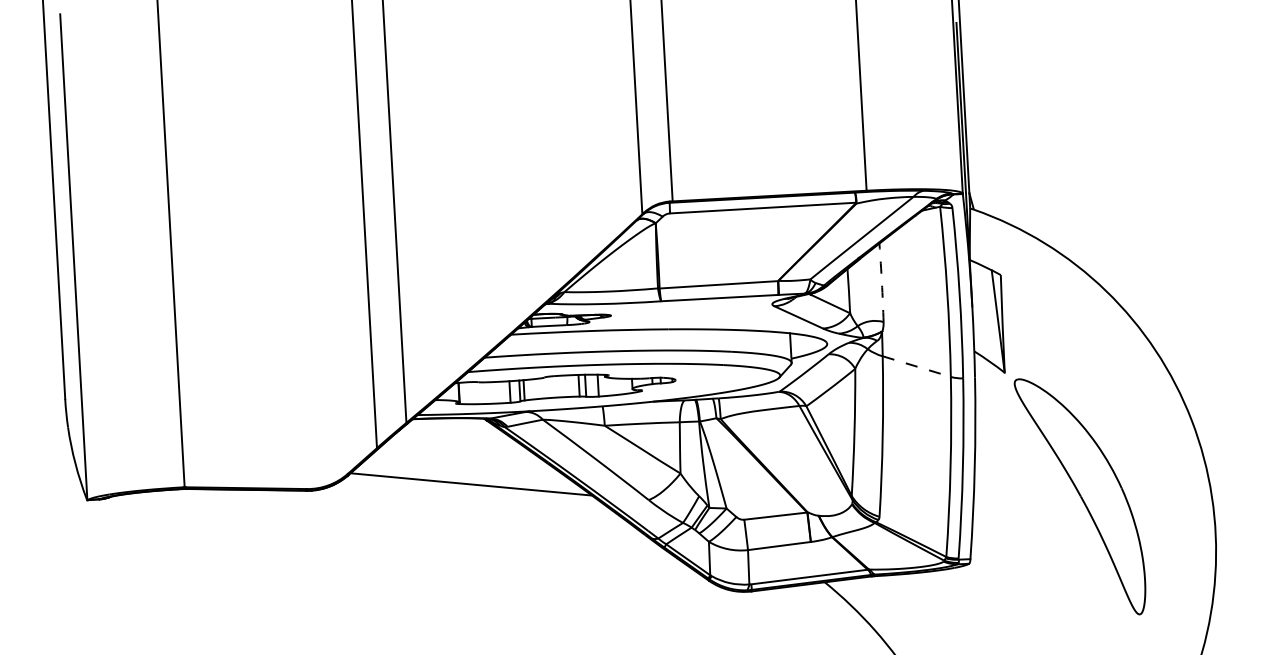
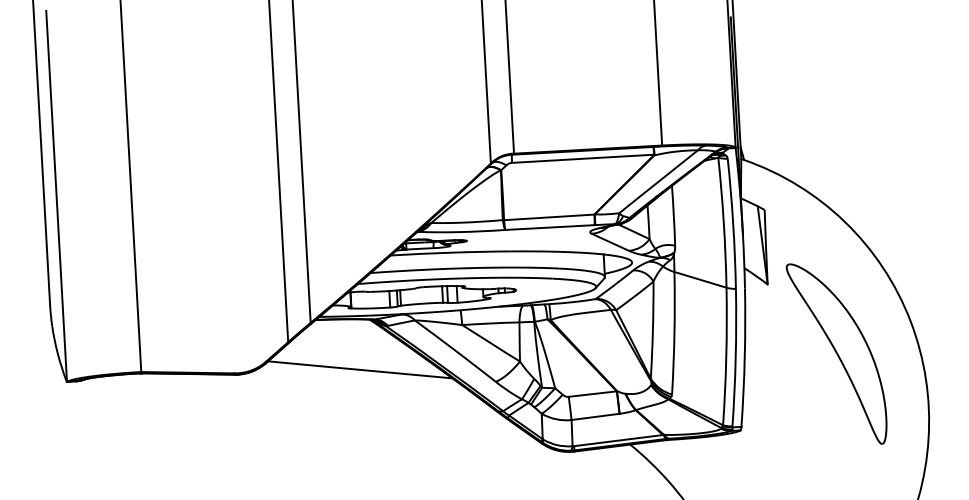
arc: (881, 282) -> (673, 215), dashed -> solid
line: (916, 366) -> (700, 279), dashed -> solid
part: (1079, 496) -> (836, 353), moved

